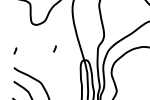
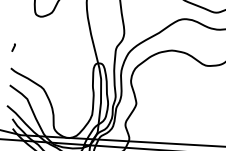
line: (54, 48) -> (62, 47), removed

